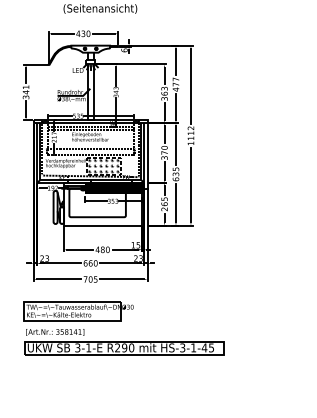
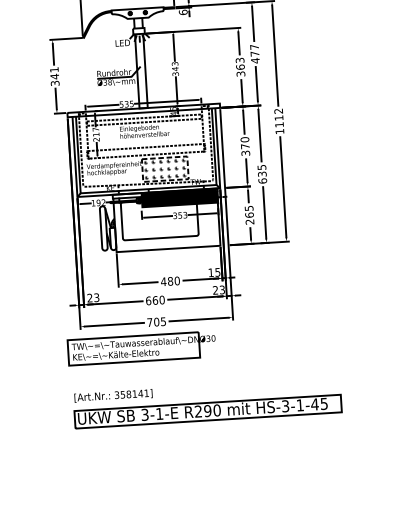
part: (78, 311) -> (141, 348), moved

